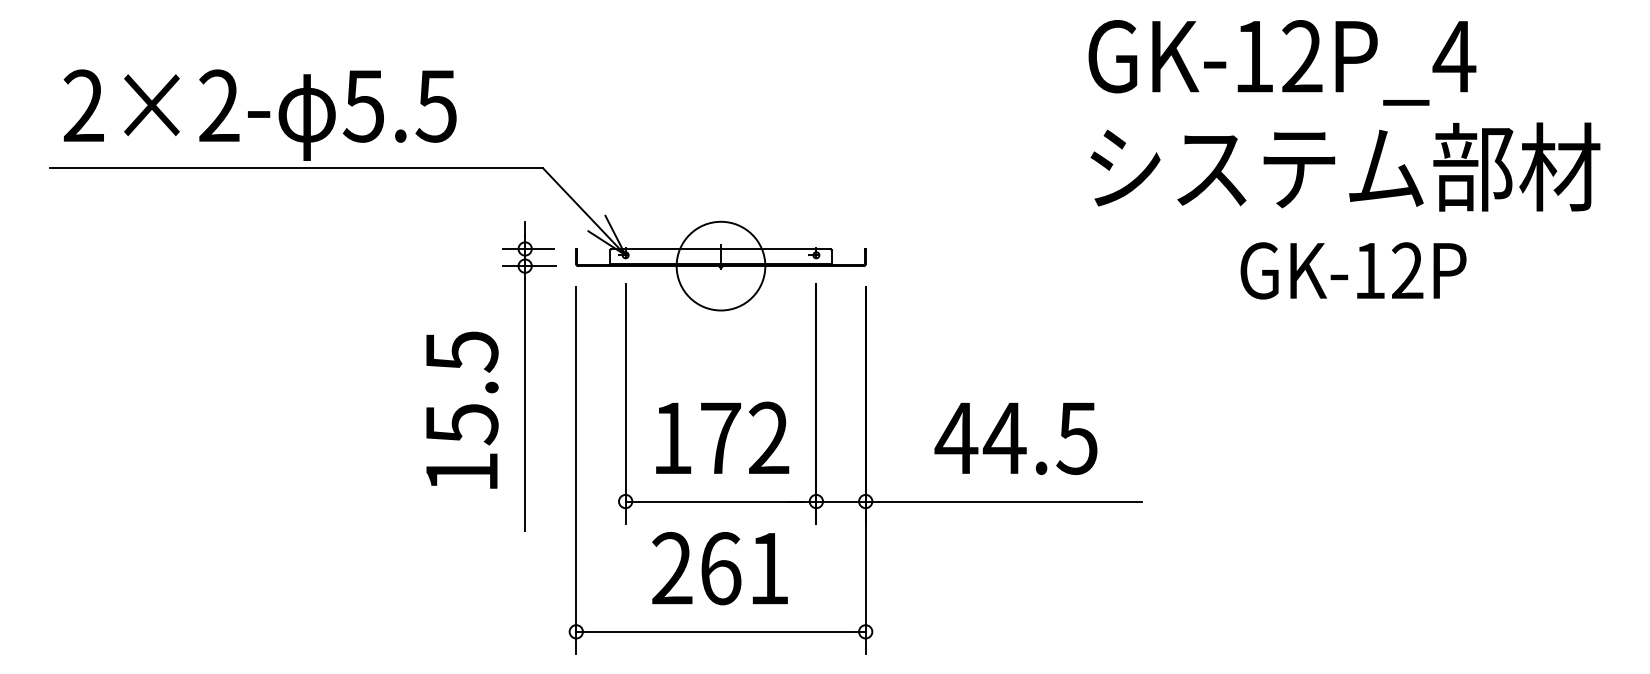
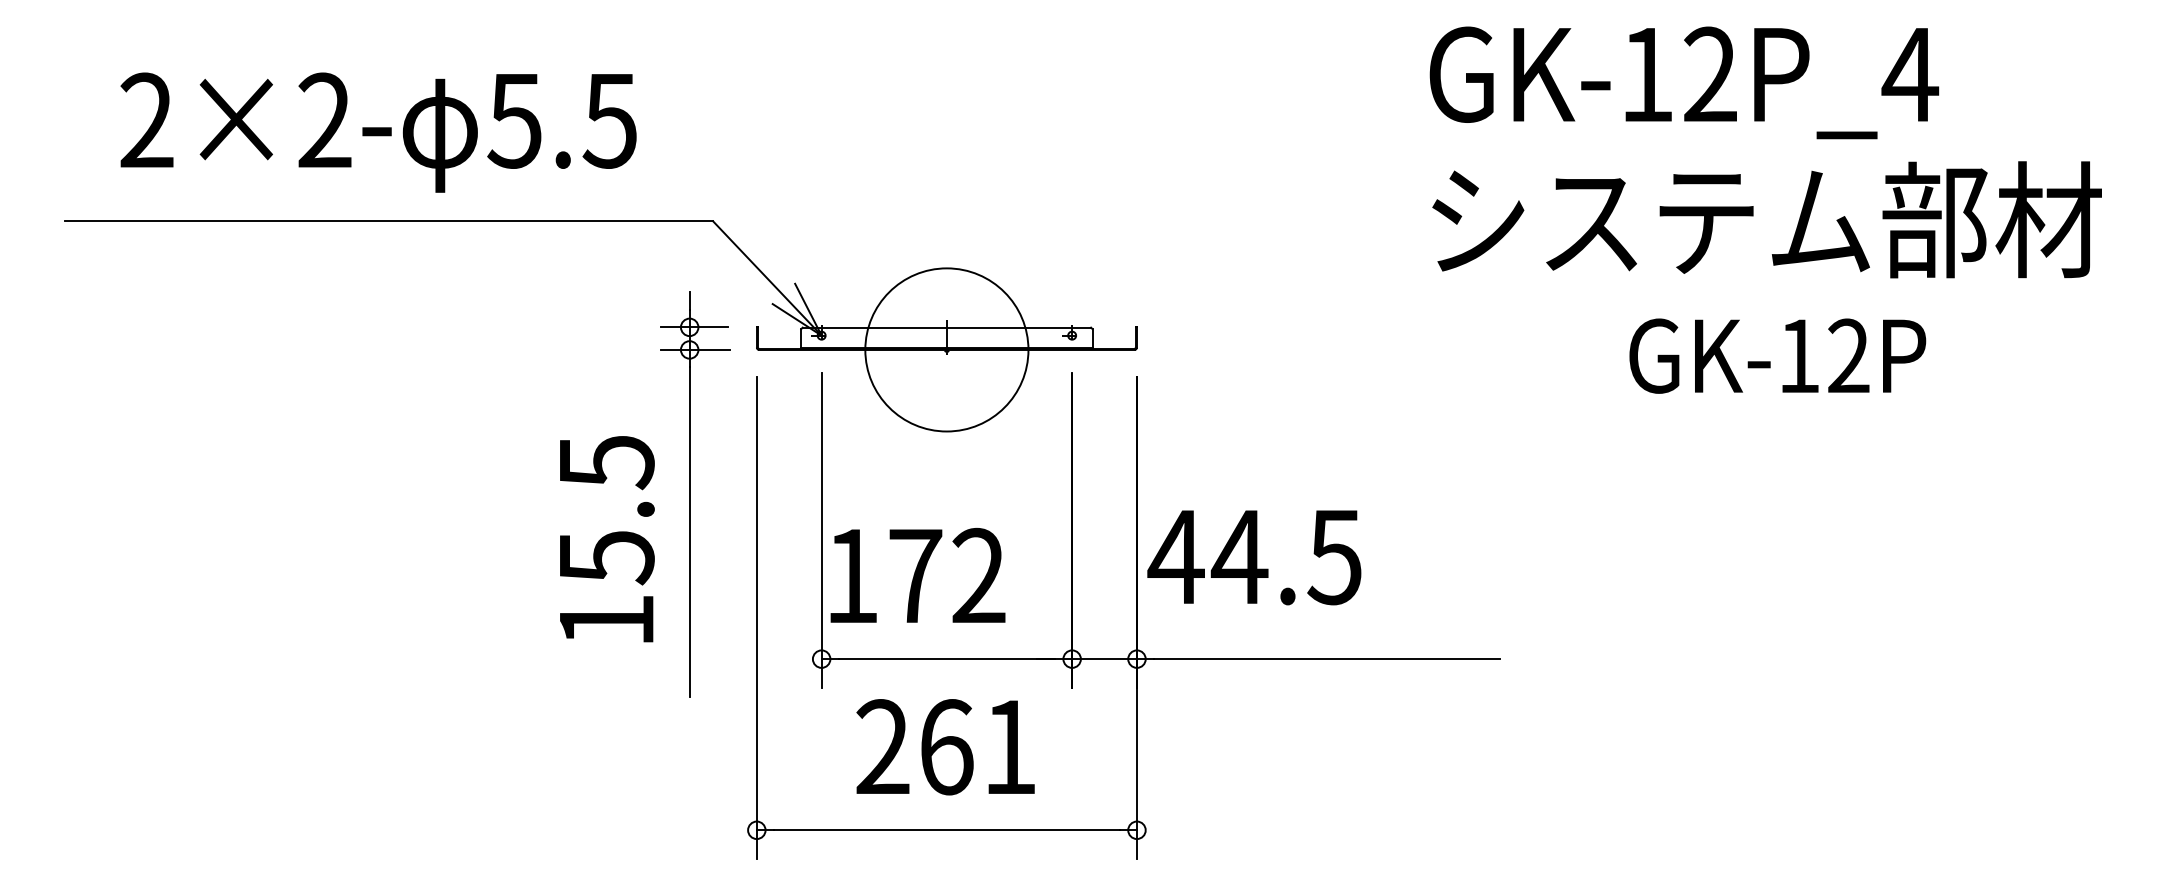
text: (260, 115) -> (378, 132), moved
circle: (720, 265) -> (946, 349), size x1.4
text: (722, 437) -> (917, 575), moved
text: (1016, 438) -> (1254, 557), moved

